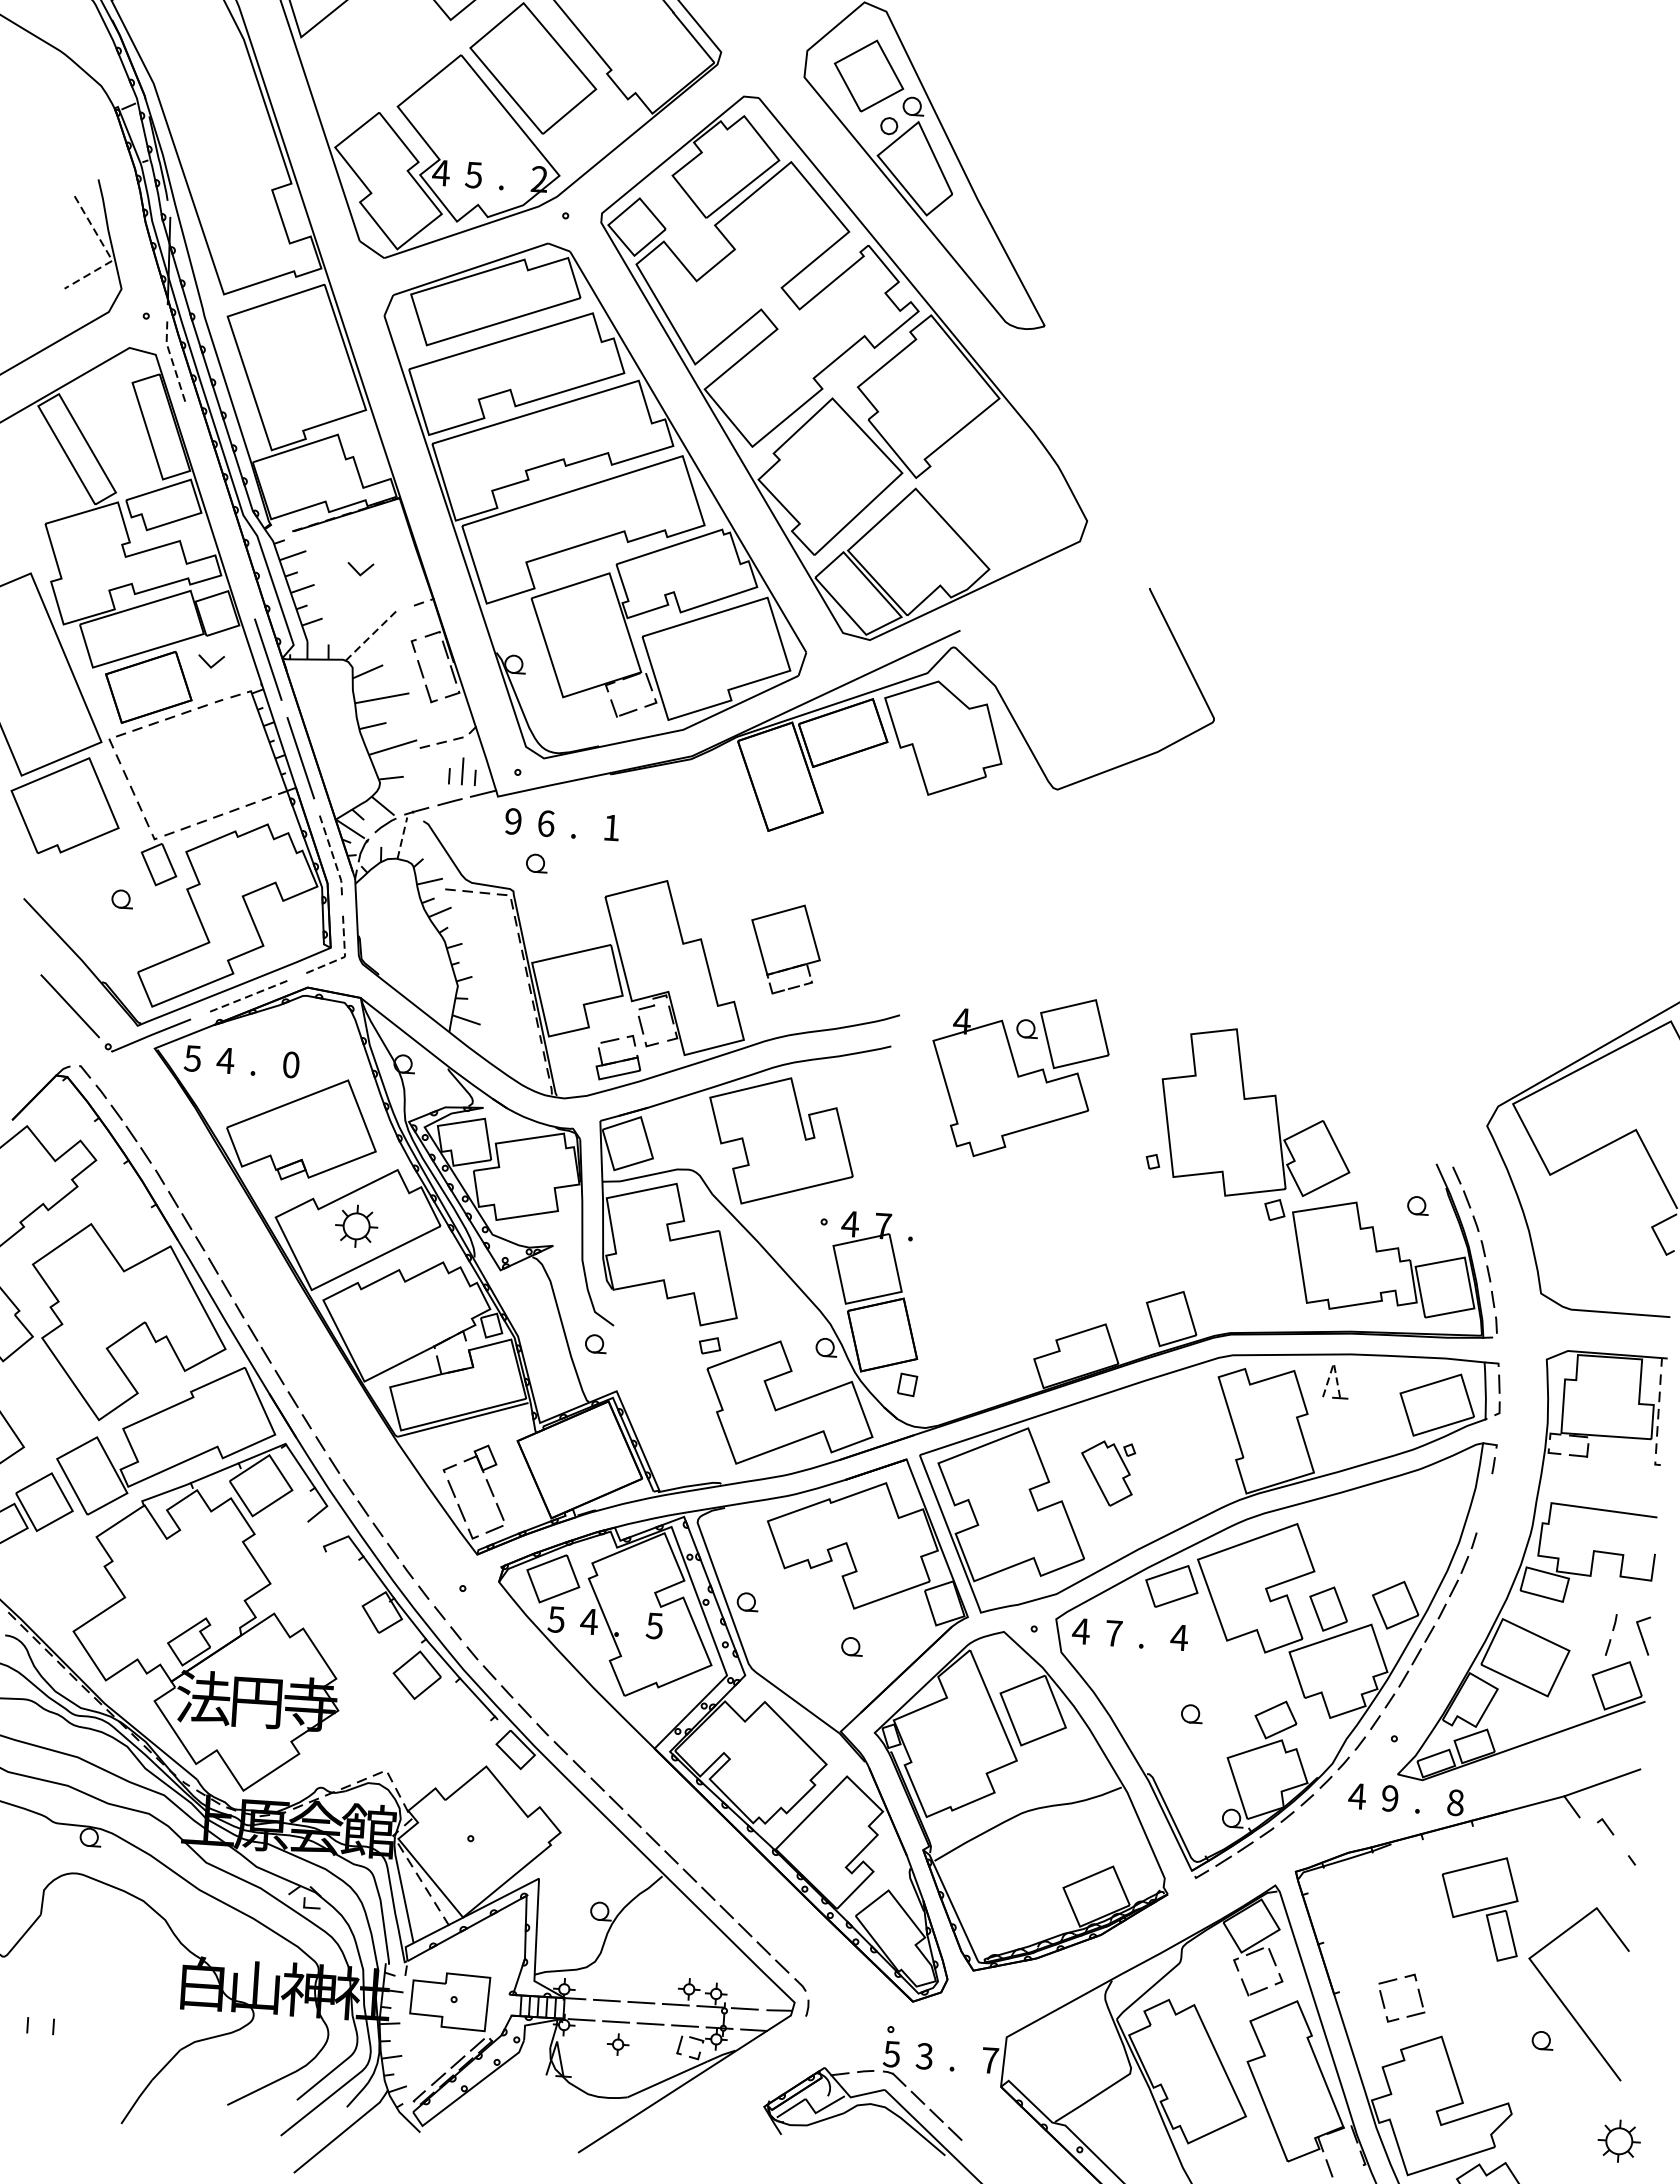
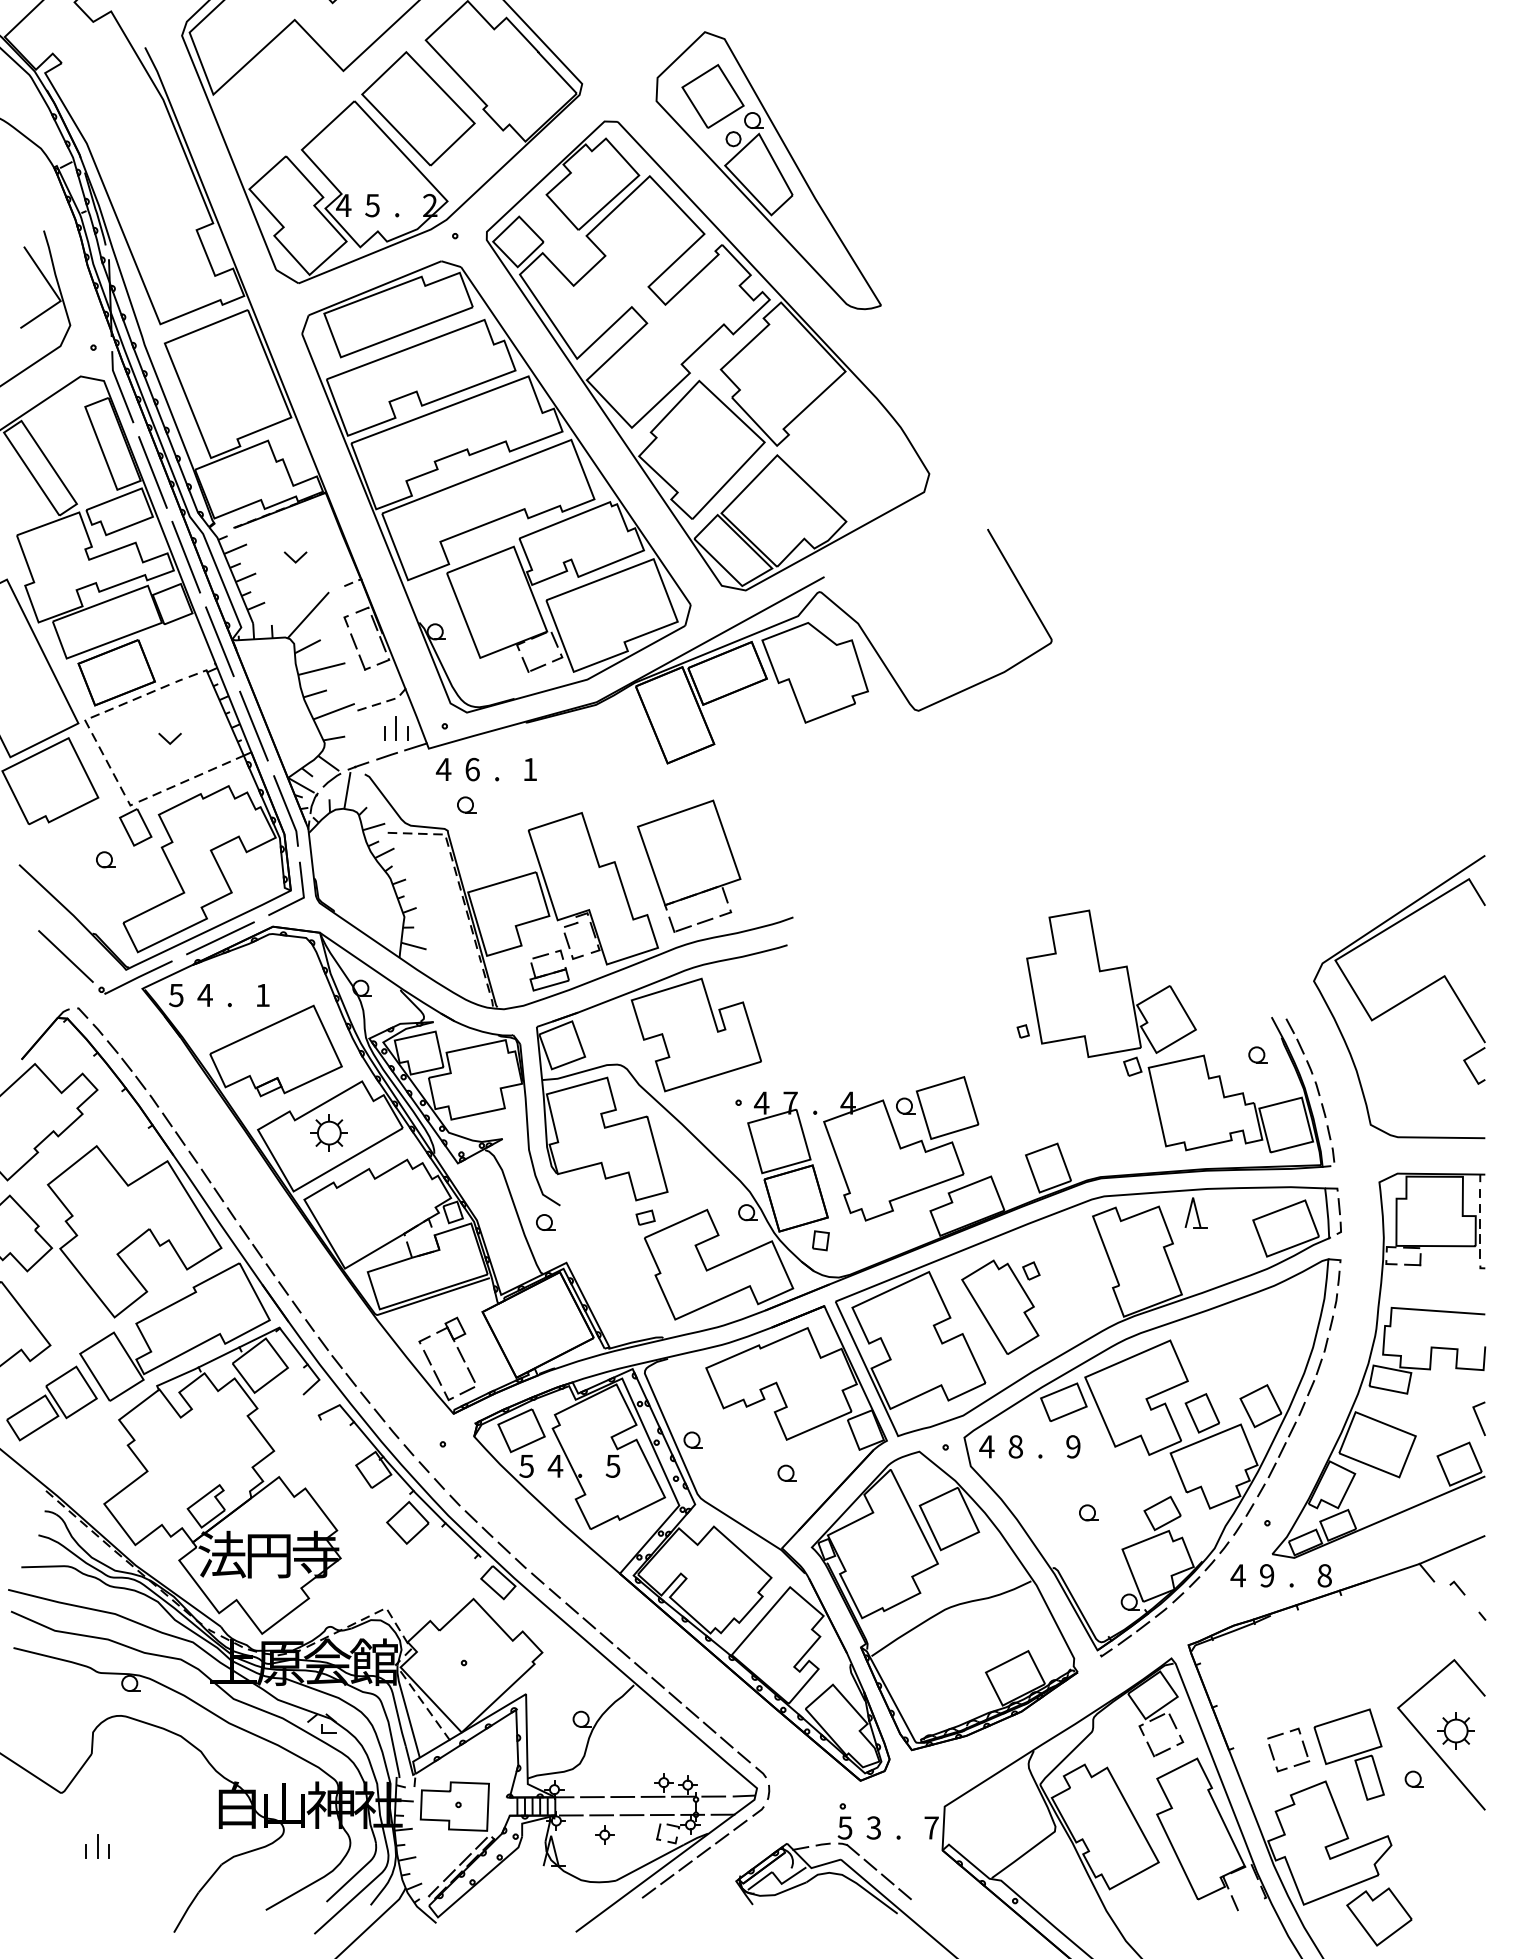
line: (108, 252) -> (56, 294), dashed -> solid
line: (172, 363) -> (119, 387), dashed -> solid
line: (204, 462) -> (152, 472), added
line: (236, 560) -> (186, 556), added
line: (370, 636) -> (308, 615), dashed -> solid
line: (208, 663) -> (167, 740), moved
text: (513, 821) -> (443, 769), 9 -> 4
line: (402, 838) -> (347, 790), dashed -> solid
line: (333, 857) -> (288, 811), dashed -> solid
part: (785, 948) -> (689, 865), size x1.67
line: (344, 957) -> (303, 898), dashed -> solid
line: (247, 997) -> (220, 938), dashed -> solid
text: (290, 1065) -> (262, 995), 0 -> 1
part: (1019, 1076) -> (901, 1148), moved
line: (1334, 1363) -> (1193, 1197), dashed -> solid
part: (1106, 1472) -> (1000, 1306), size x1.67
text: (1113, 1633) -> (1015, 1446), 7 -> 8
part: (1611, 1634) -> (1333, 1311), moved
text: (1179, 1637) -> (1073, 1446), 4 -> 9
part: (1479, 1907) -> (1348, 1754), moved
line: (40, 2020) -> (97, 1846), added
part: (727, 2071) -> (702, 1852), added
part: (1618, 2140) -> (1455, 1730), moved

